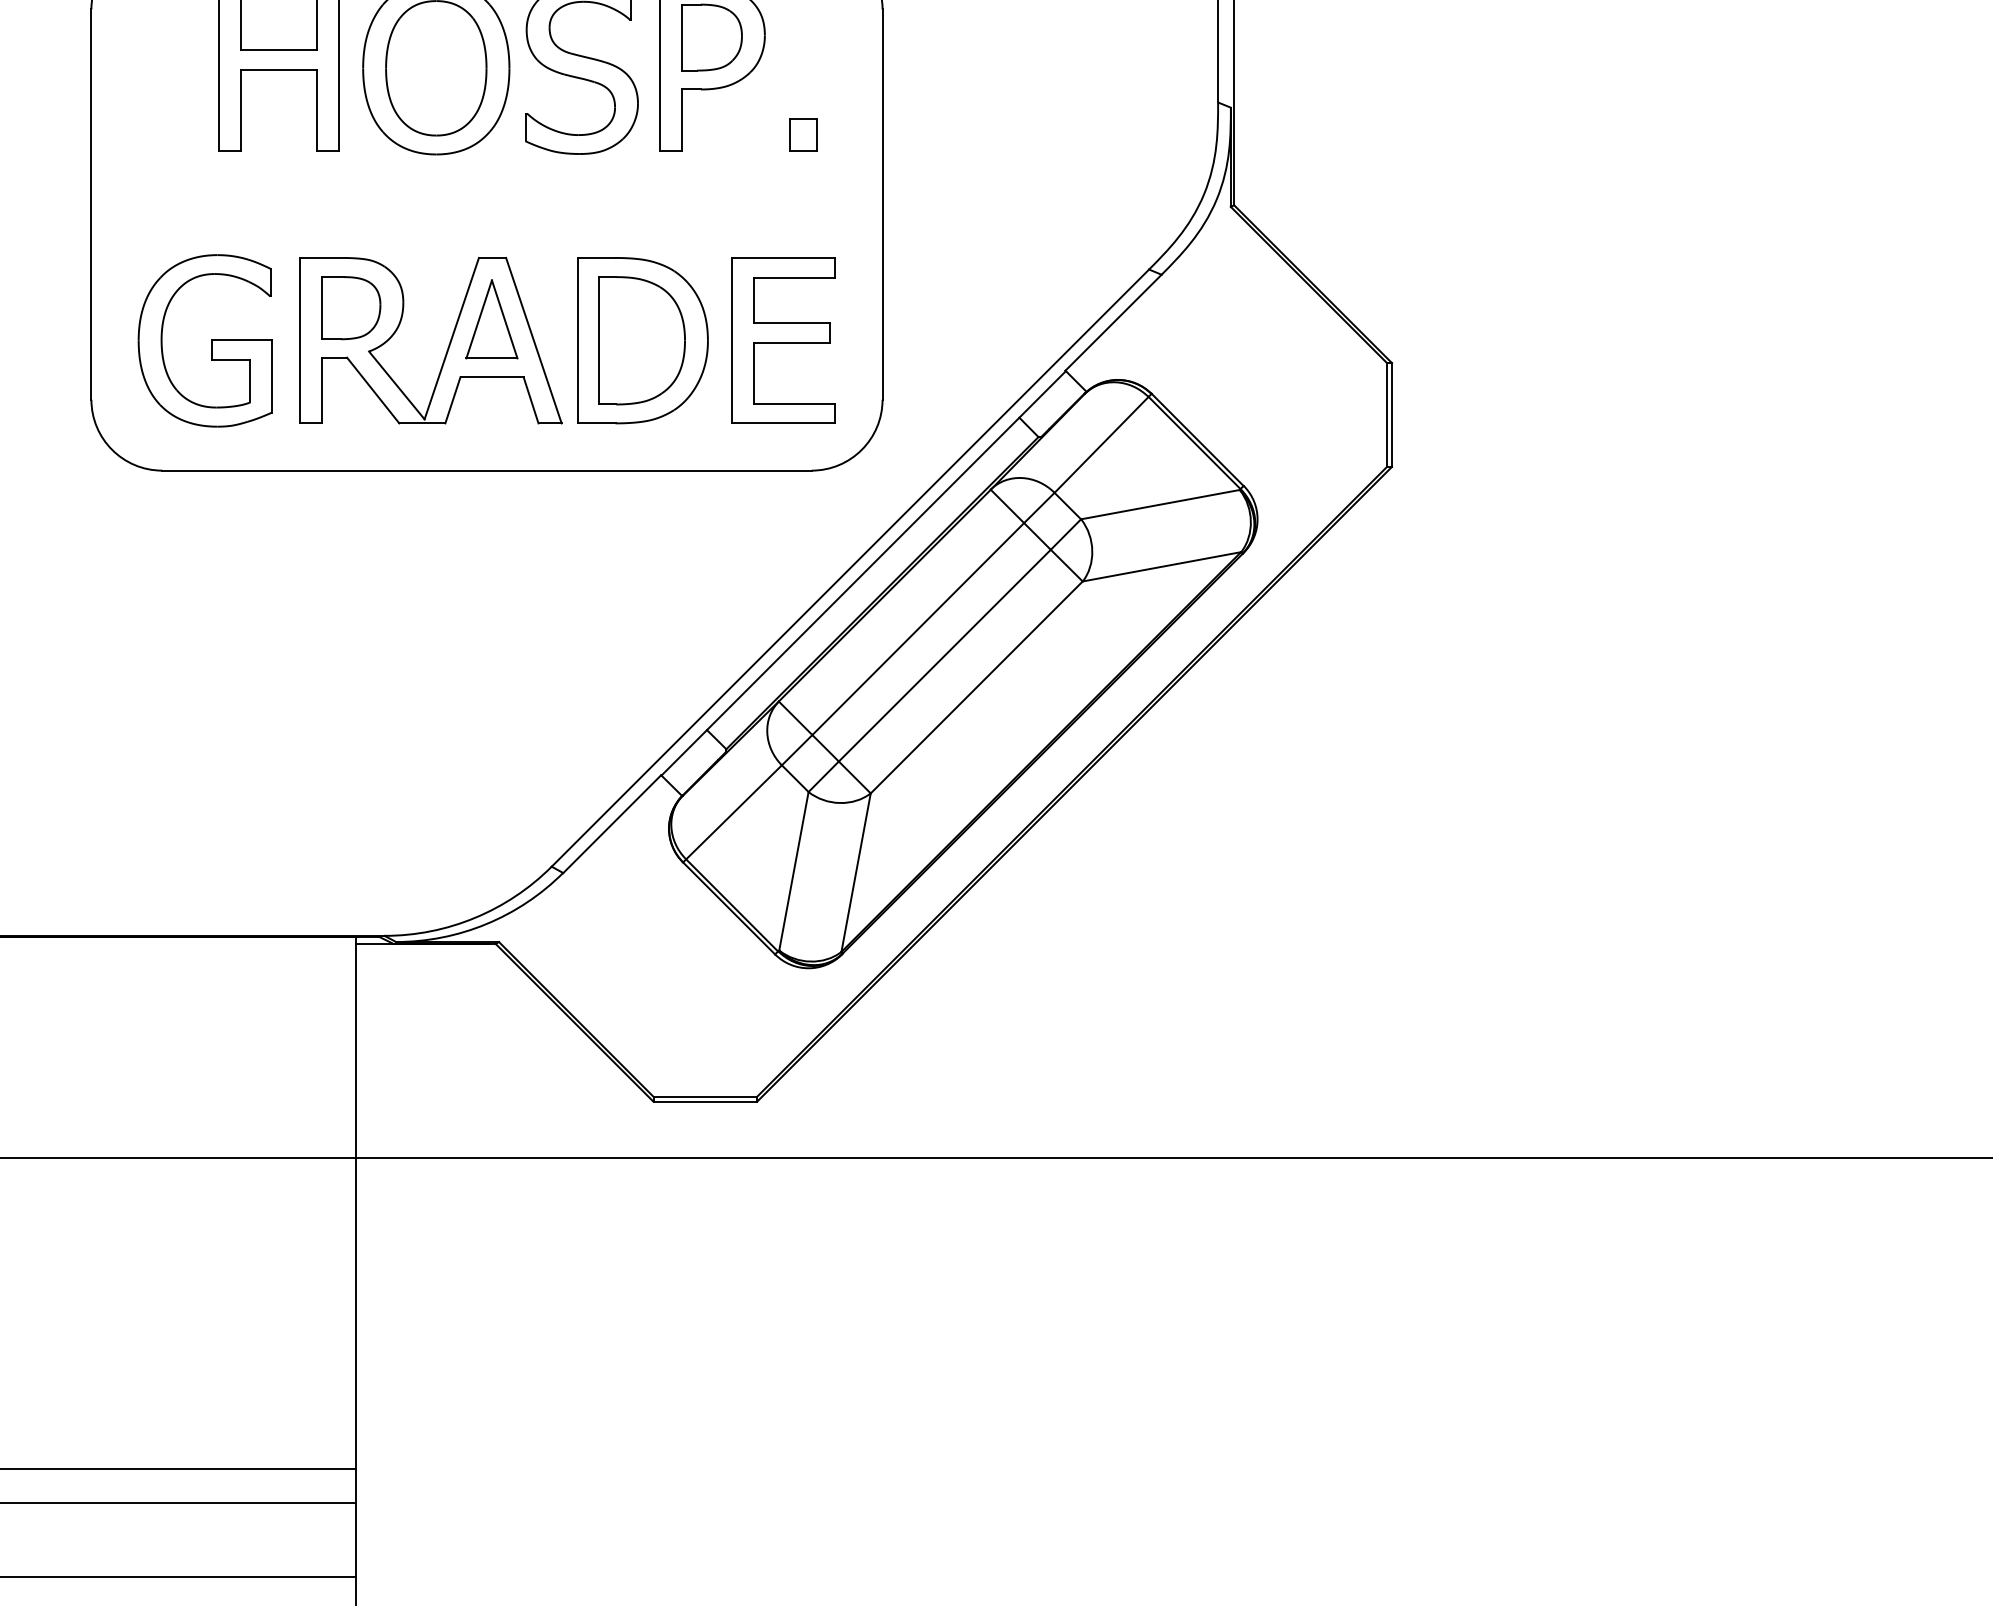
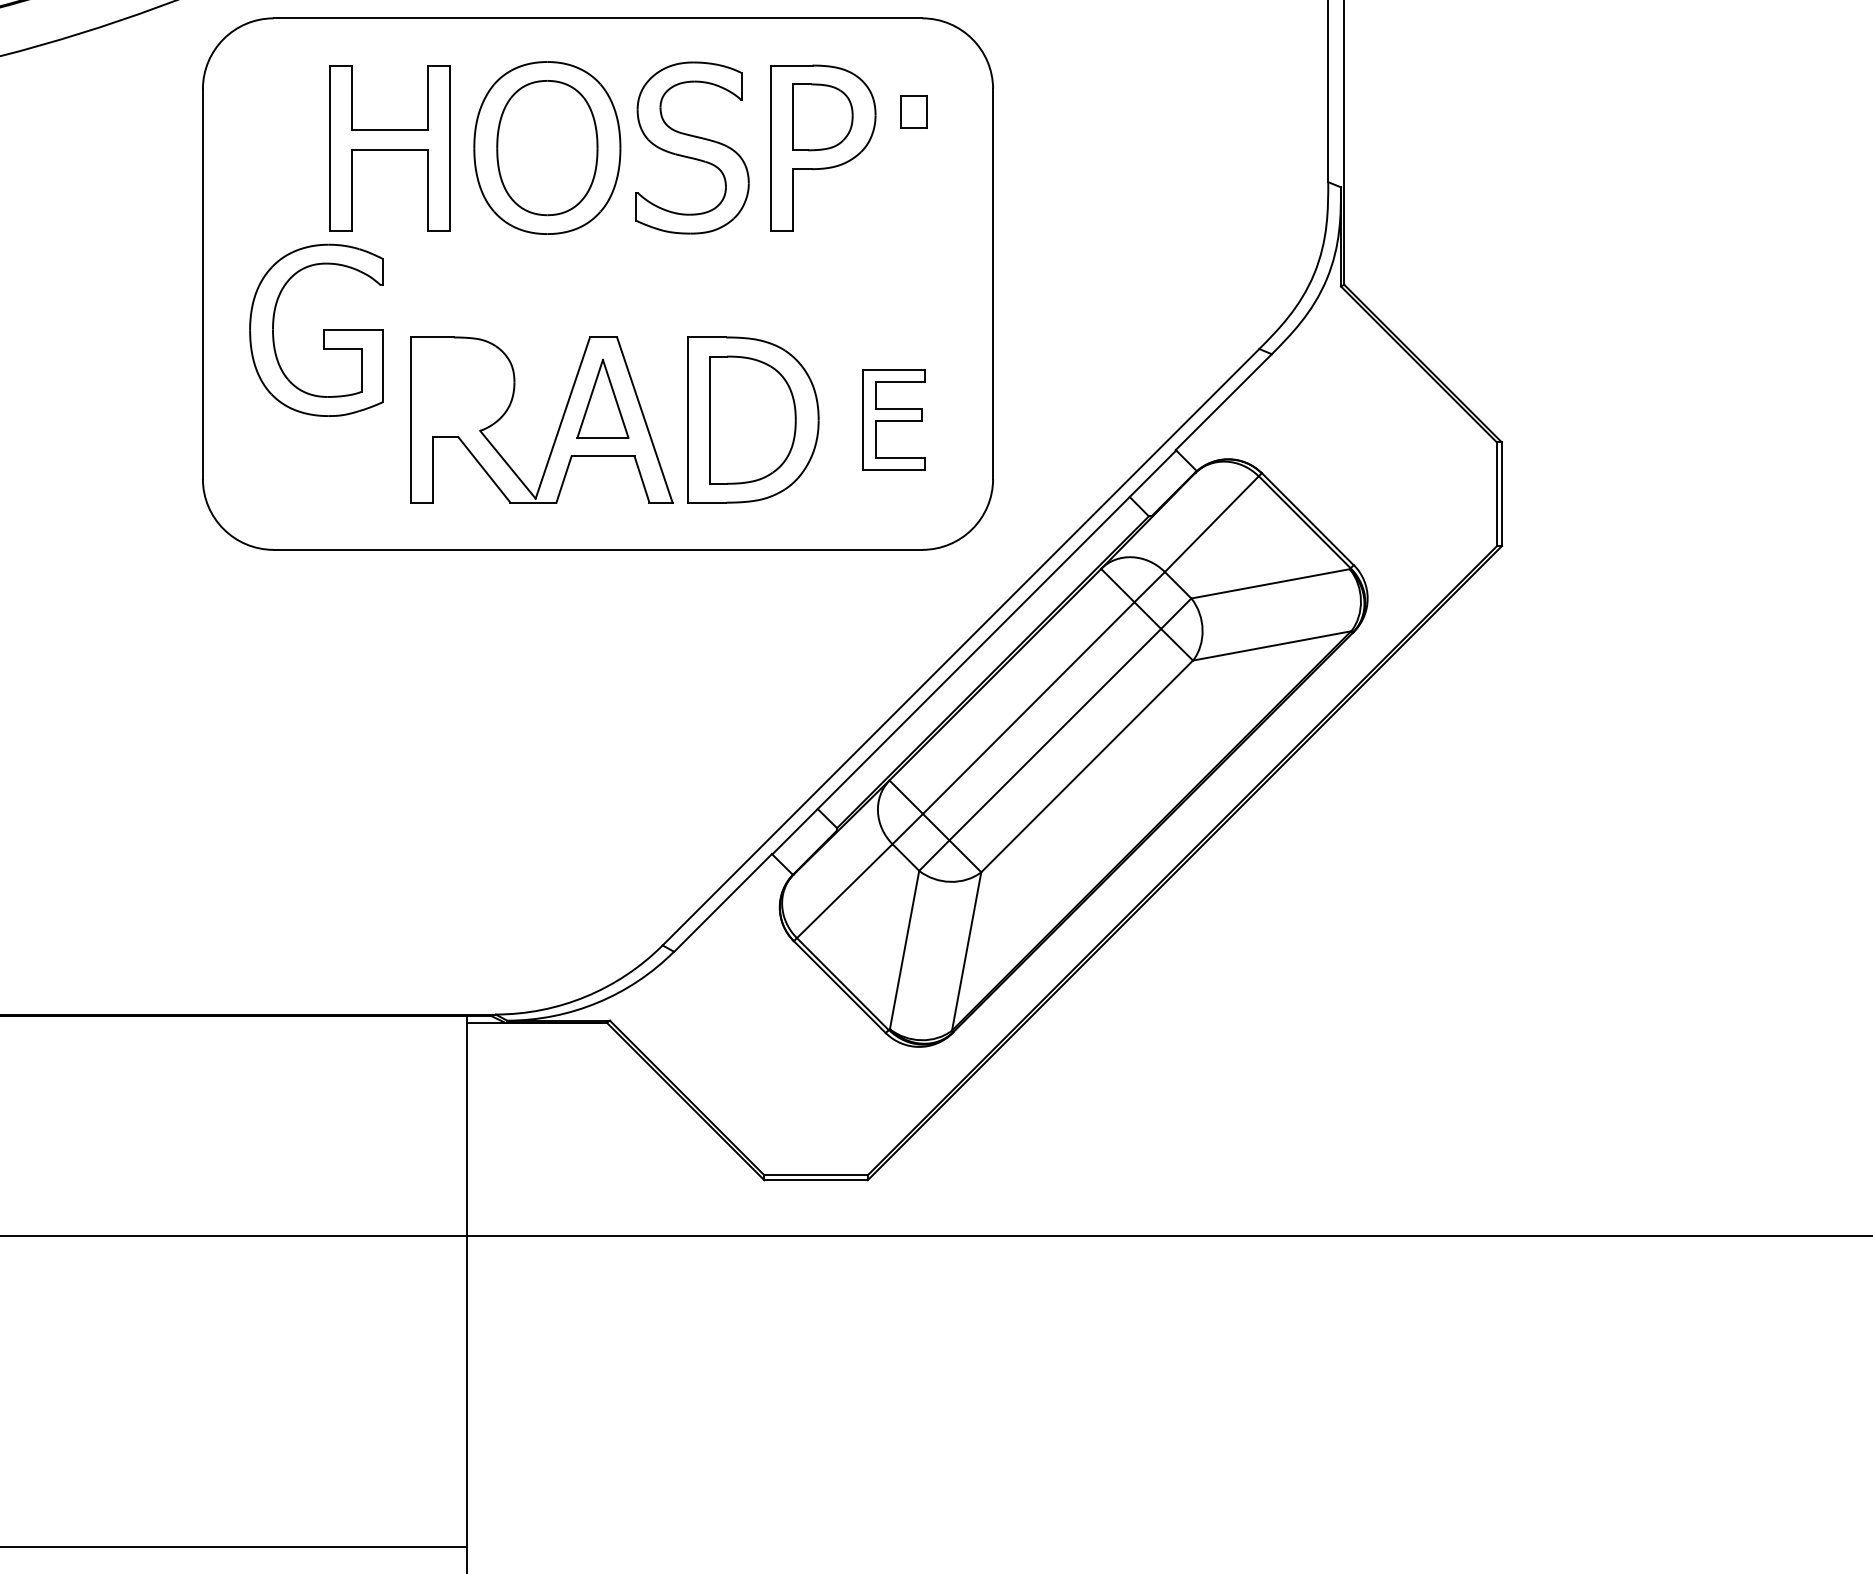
part: (803, 134) -> (914, 111), moved
part: (351, 308) -> (462, 387), removed
part: (211, 340) -> (322, 329), moved
part: (783, 340) -> (894, 419), size x0.6

